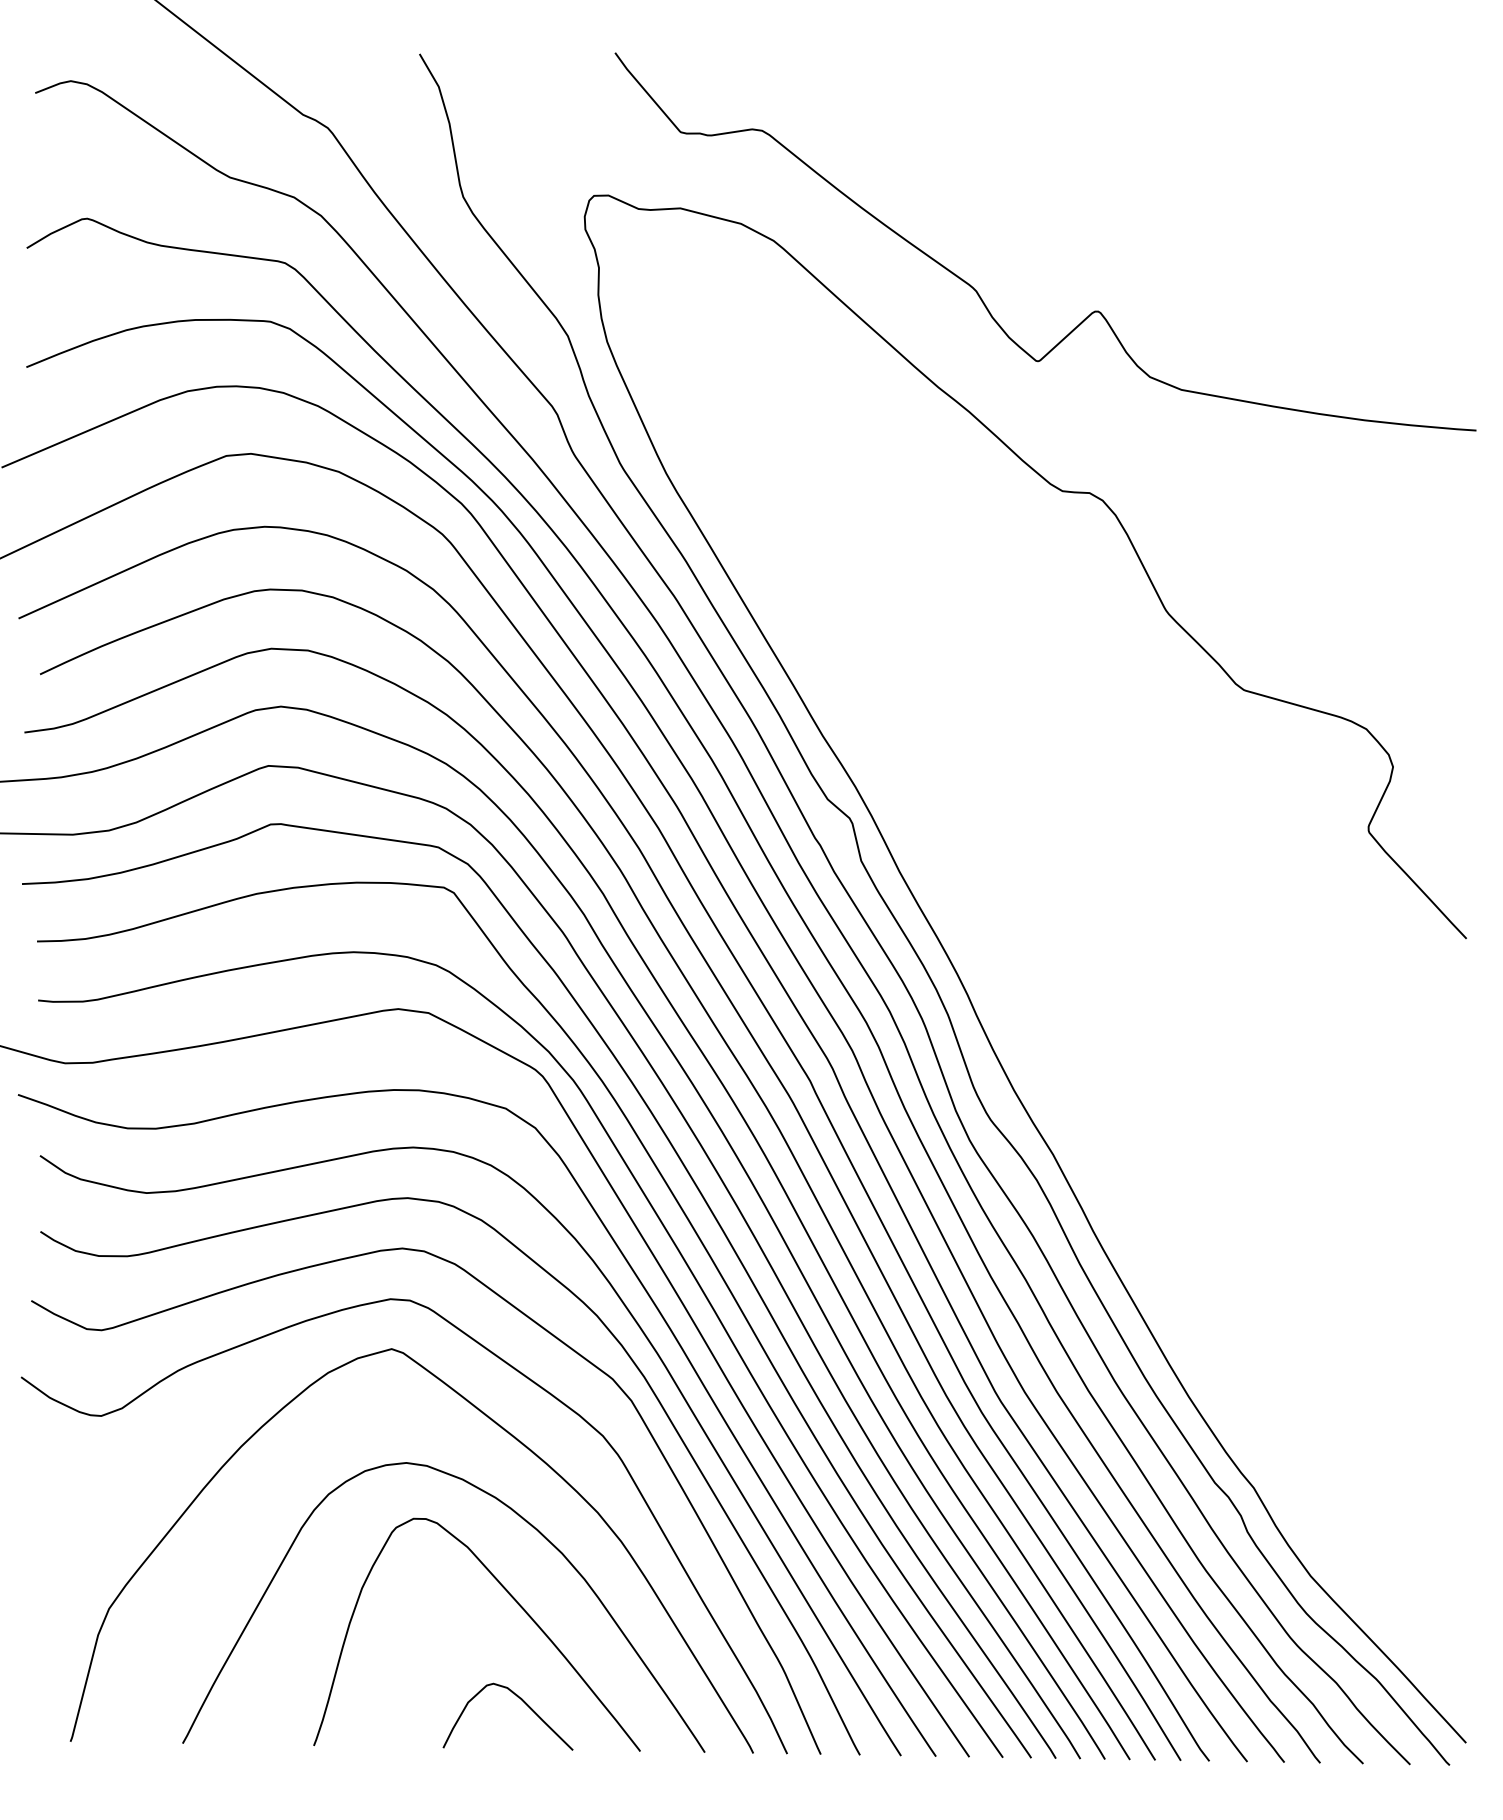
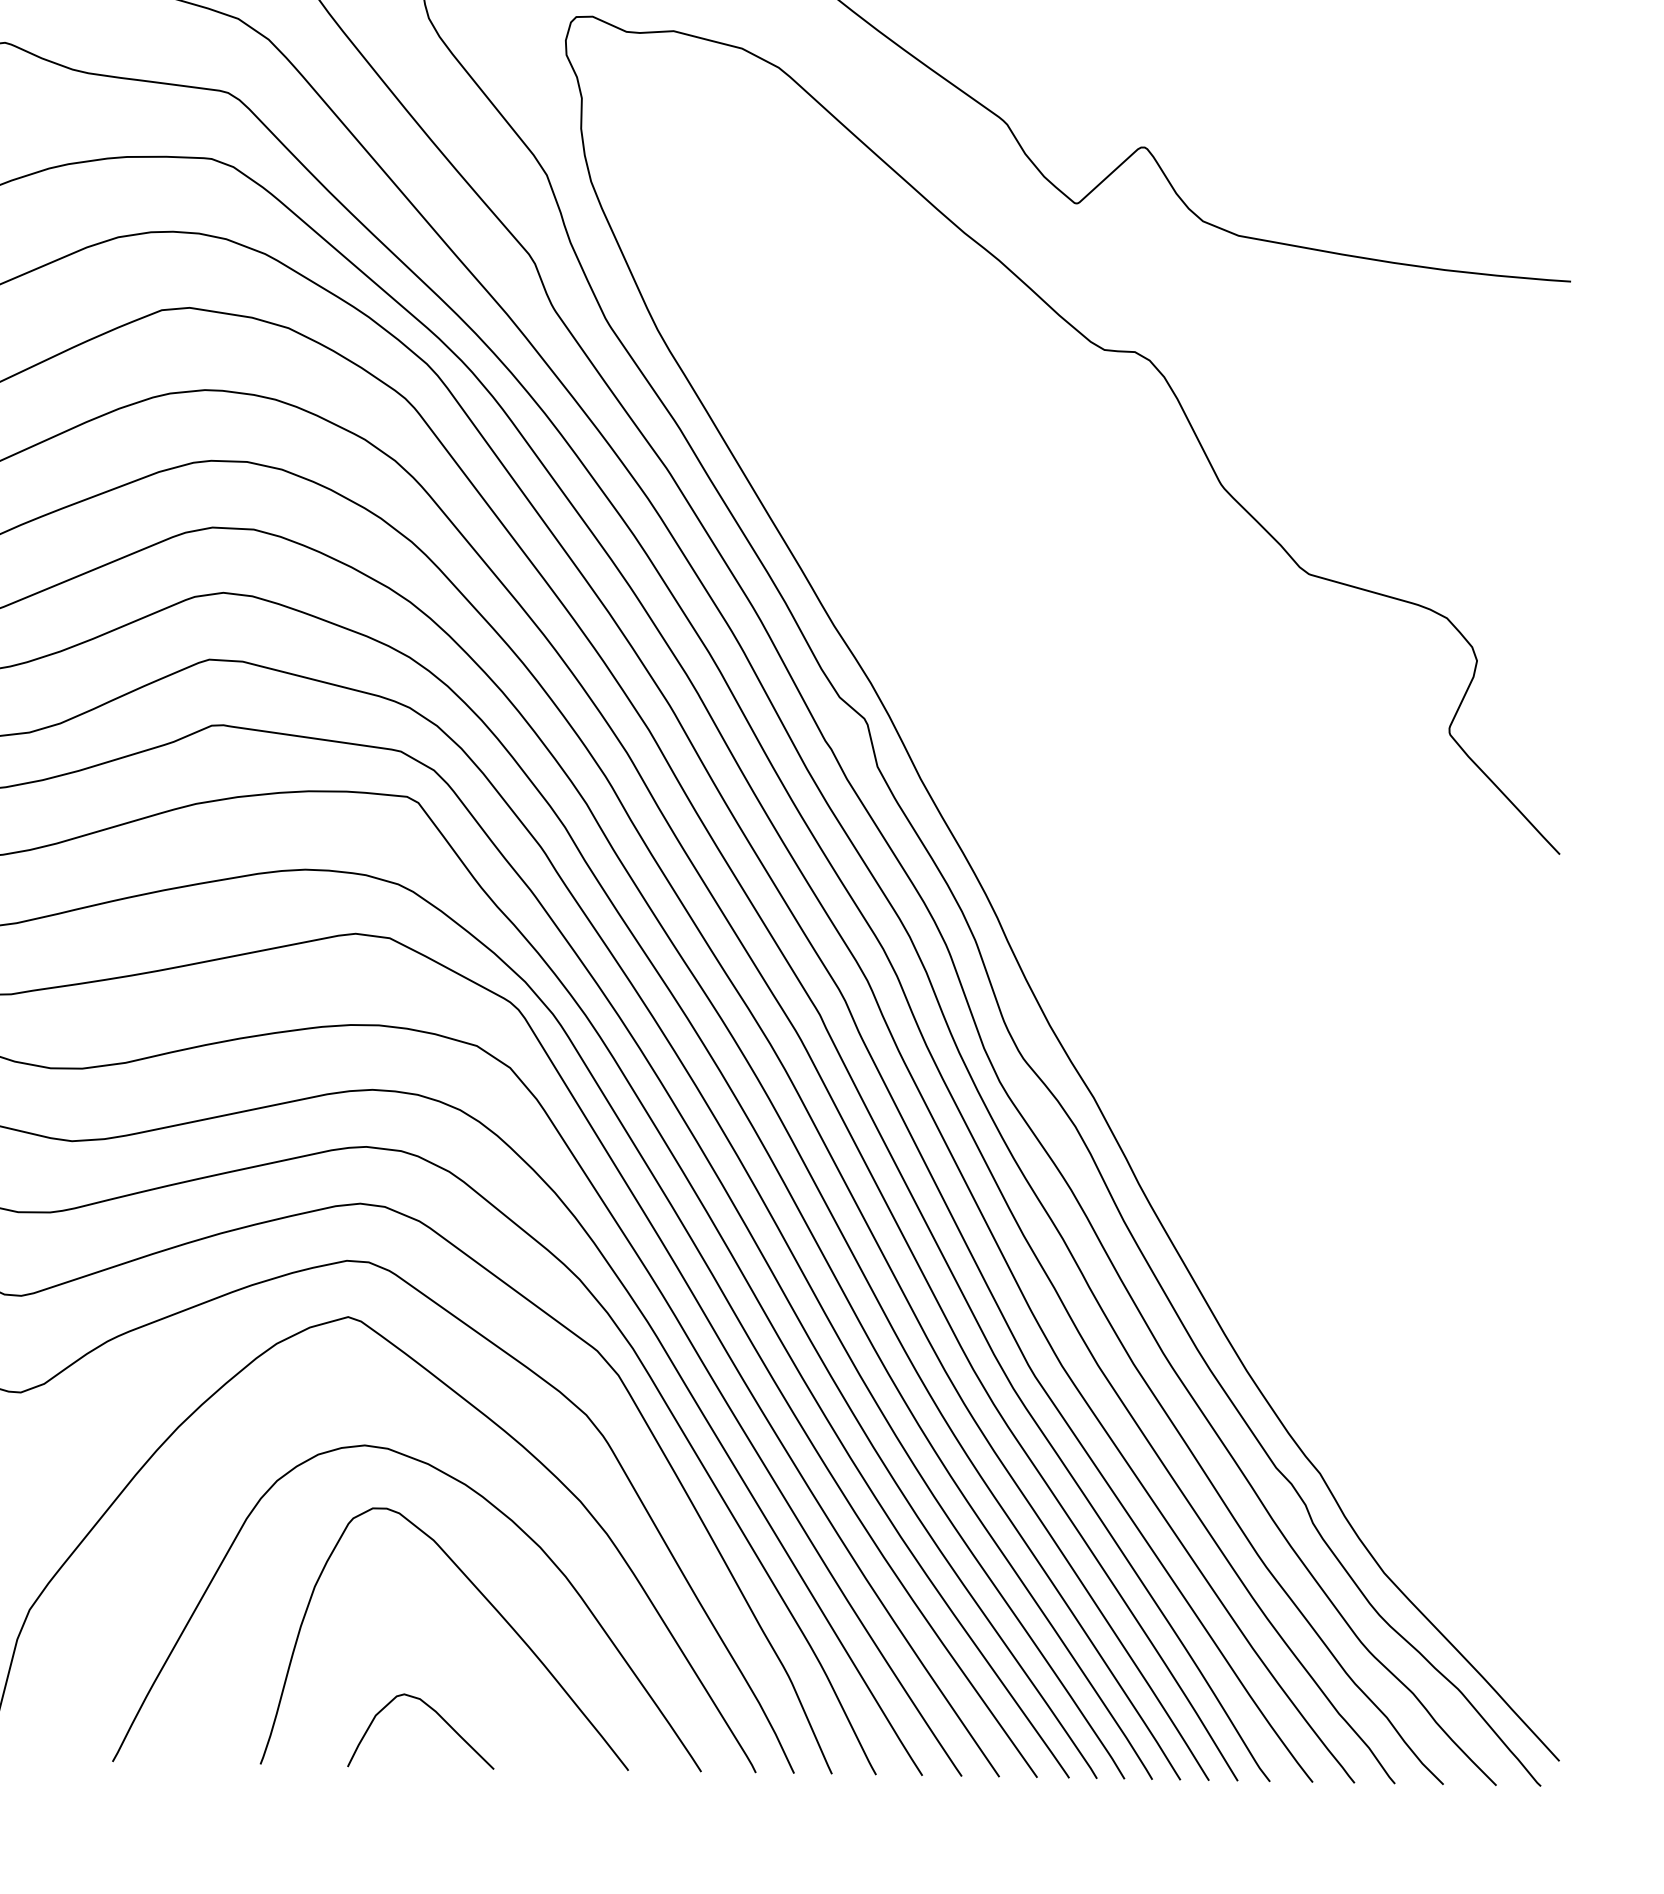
curve: (522, 1701) -> (437, 1714), moved

